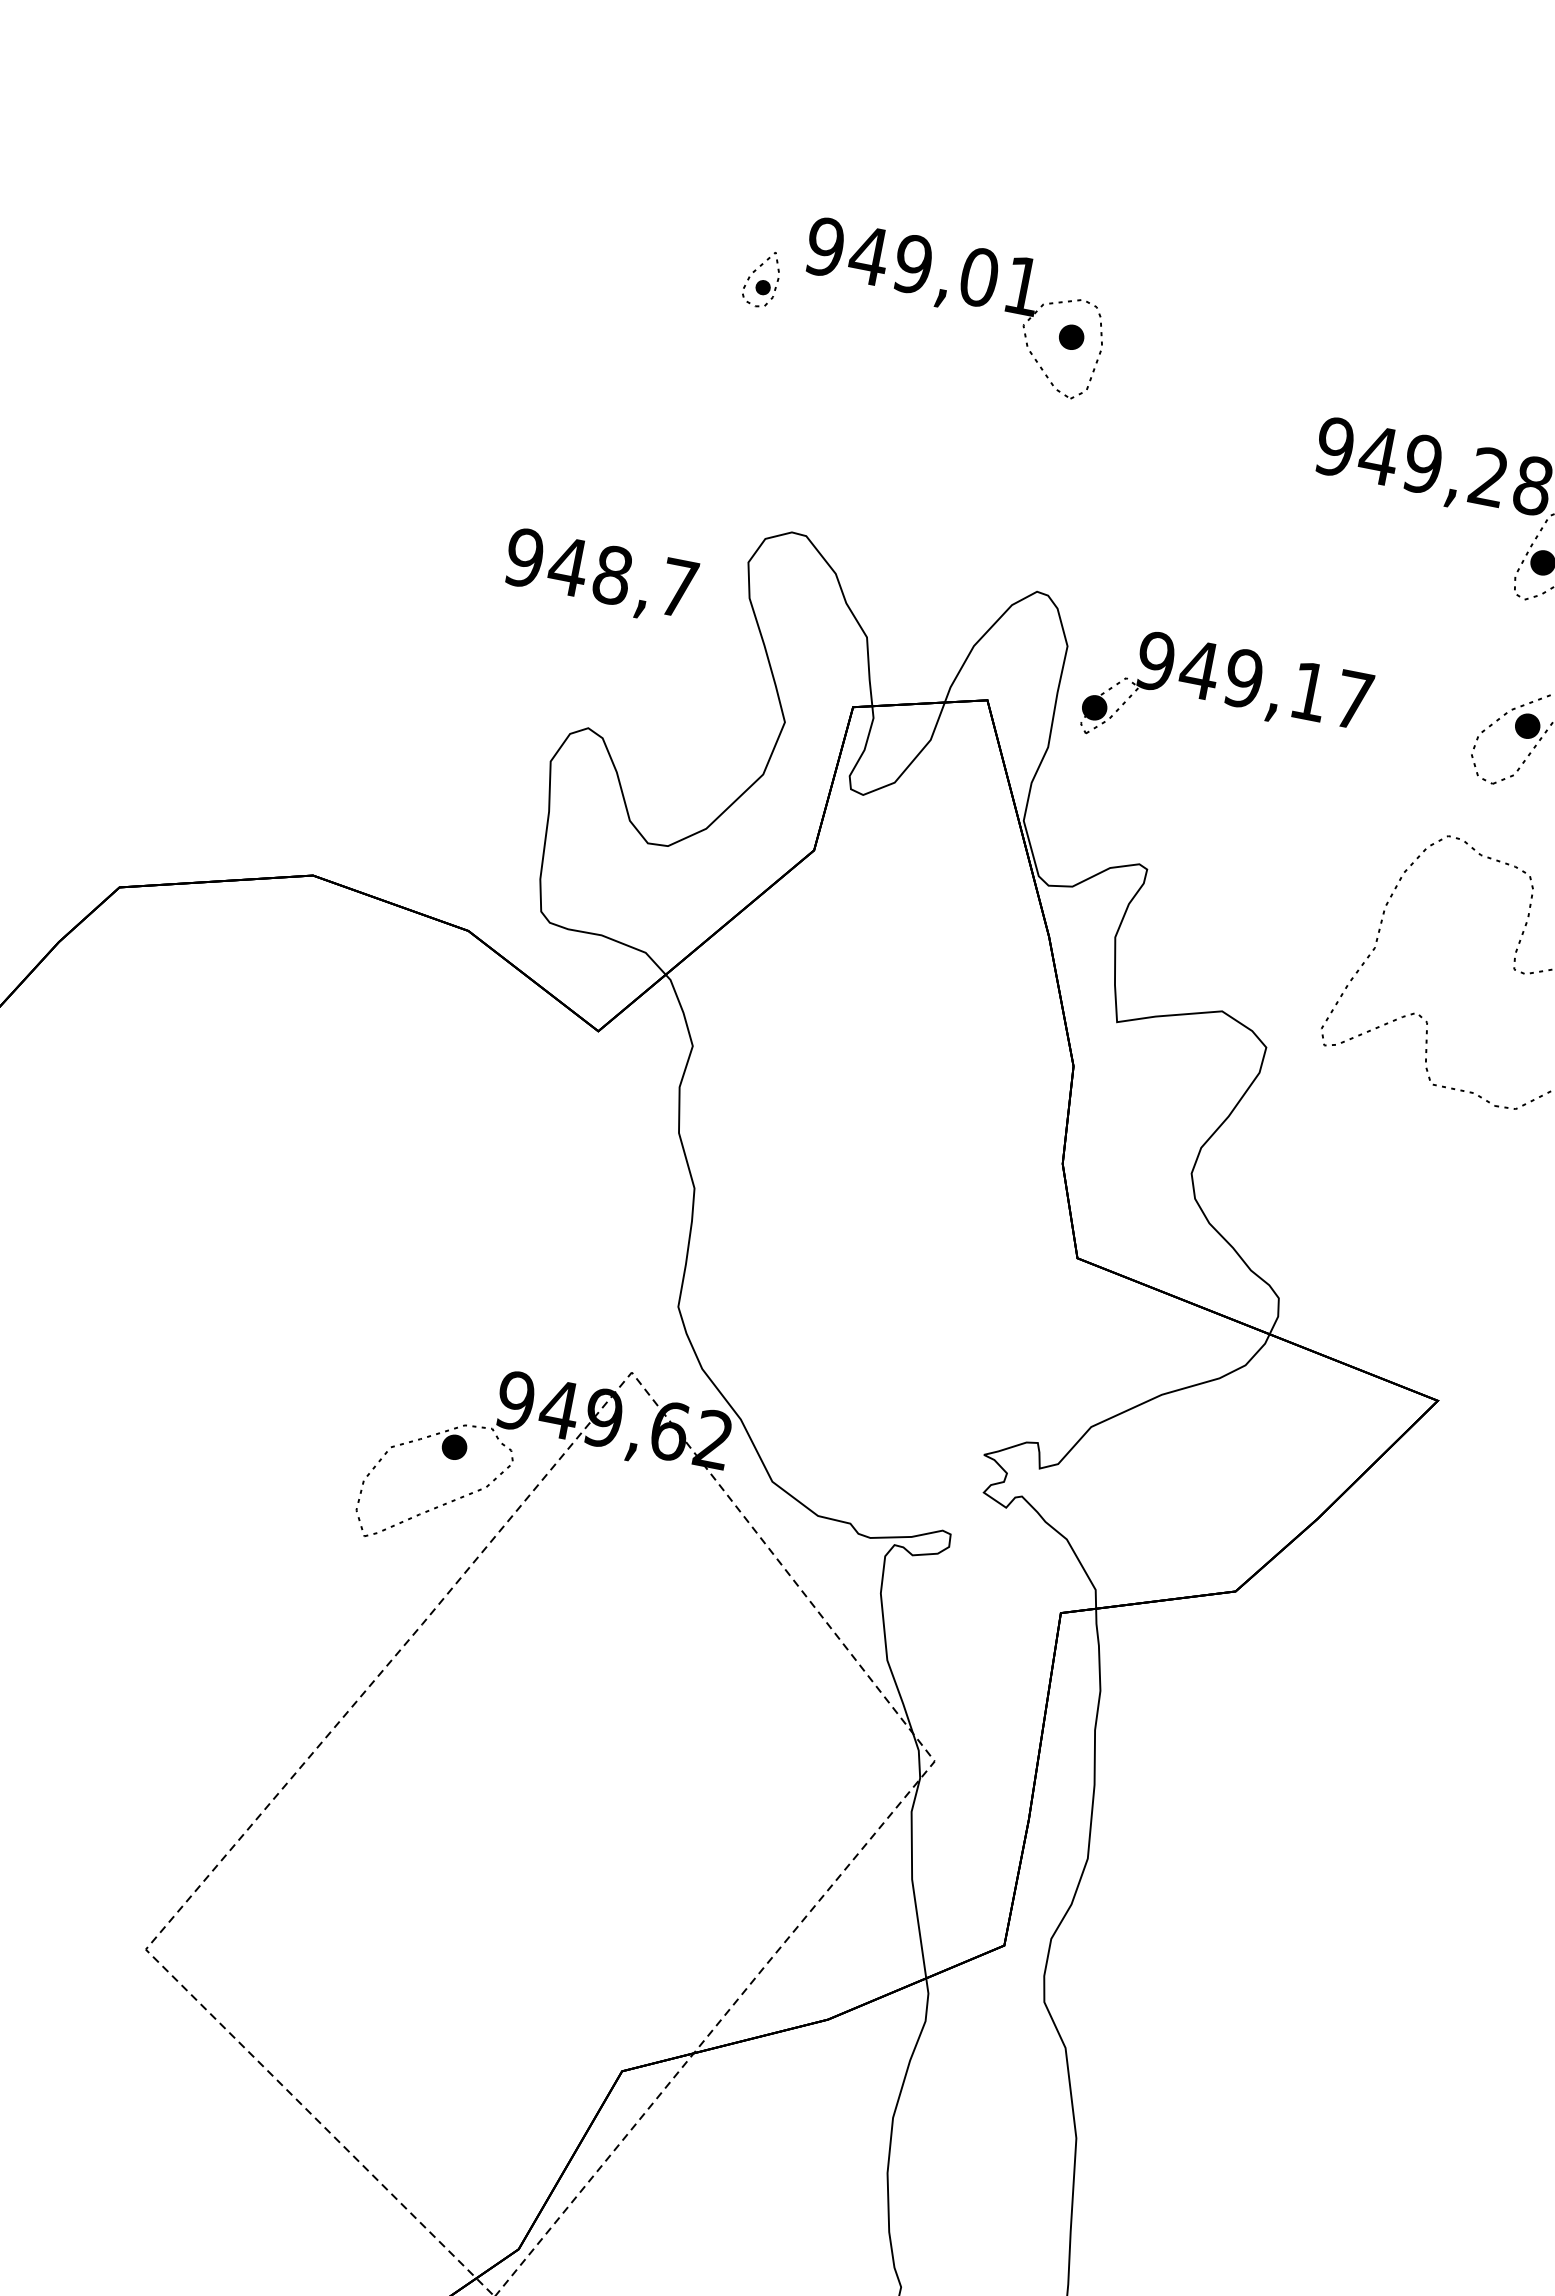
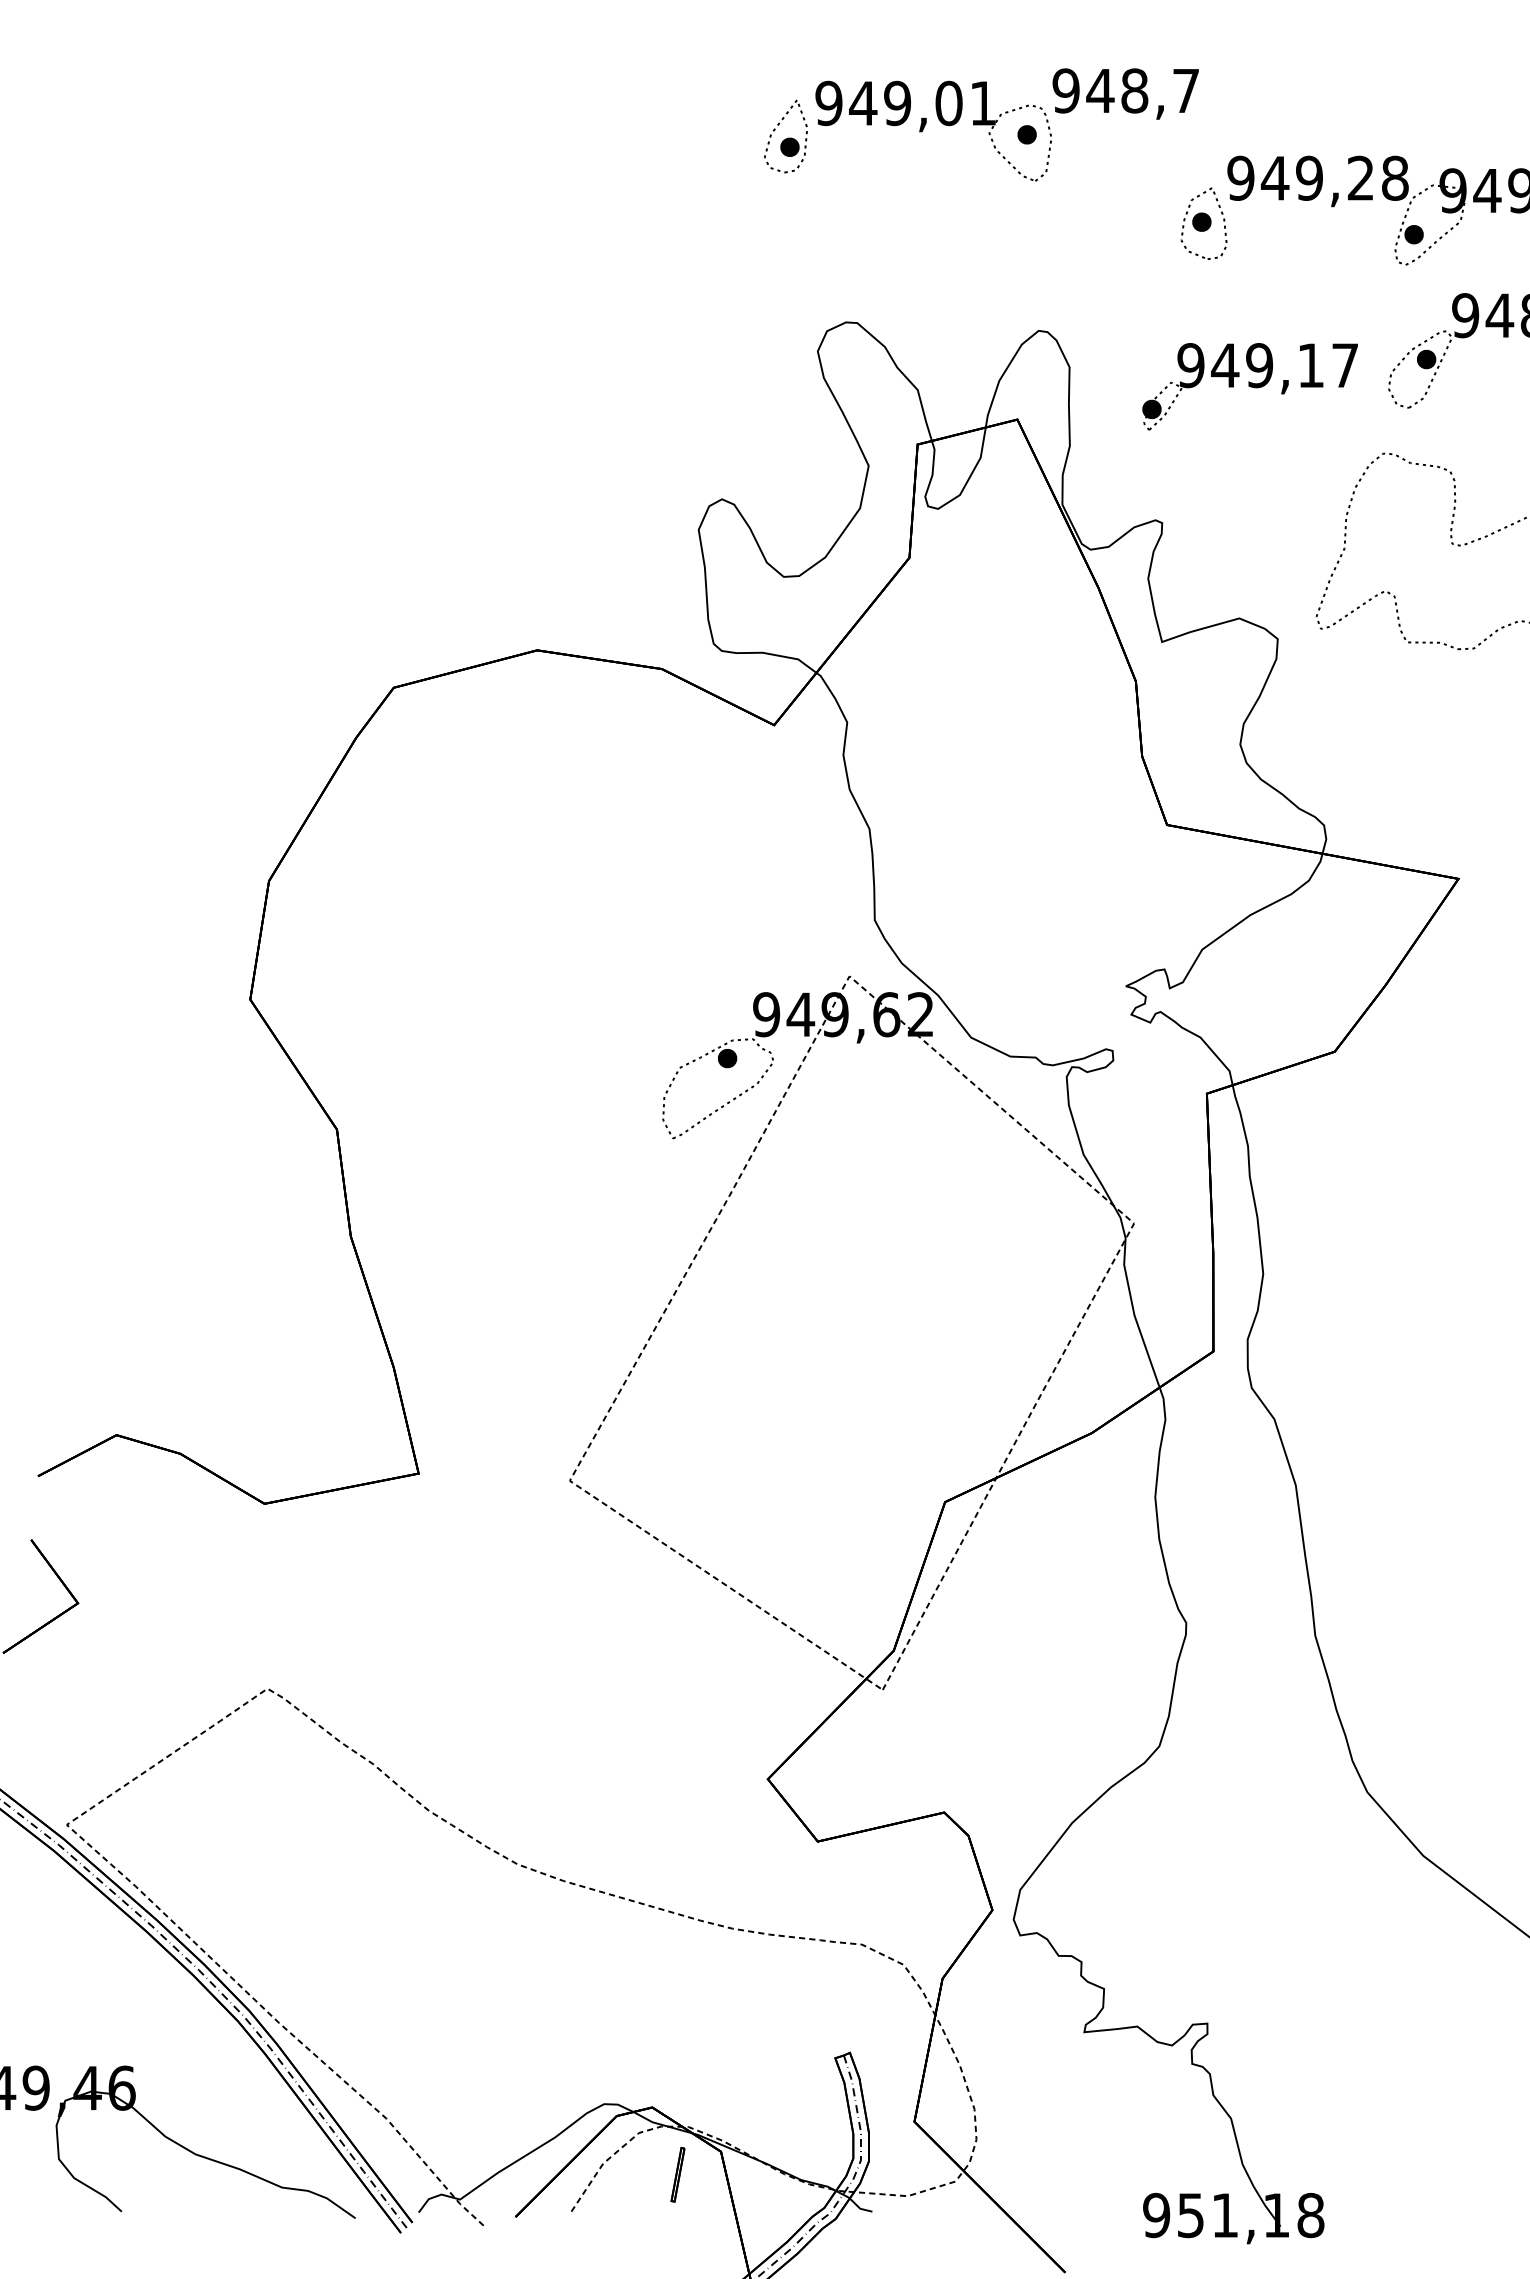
part: (761, 278) -> (785, 136), size x1.67
part: (1275, 495) -> (1203, 223), added
text: (600, 576) -> (1125, 93), moved
part: (1225, 702) -> (1249, 386), moved

